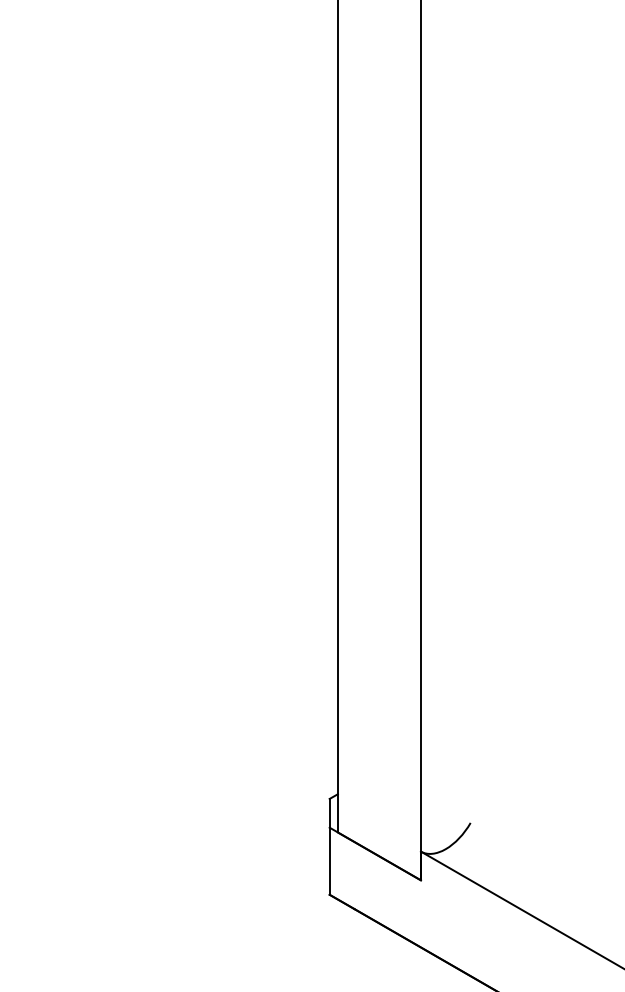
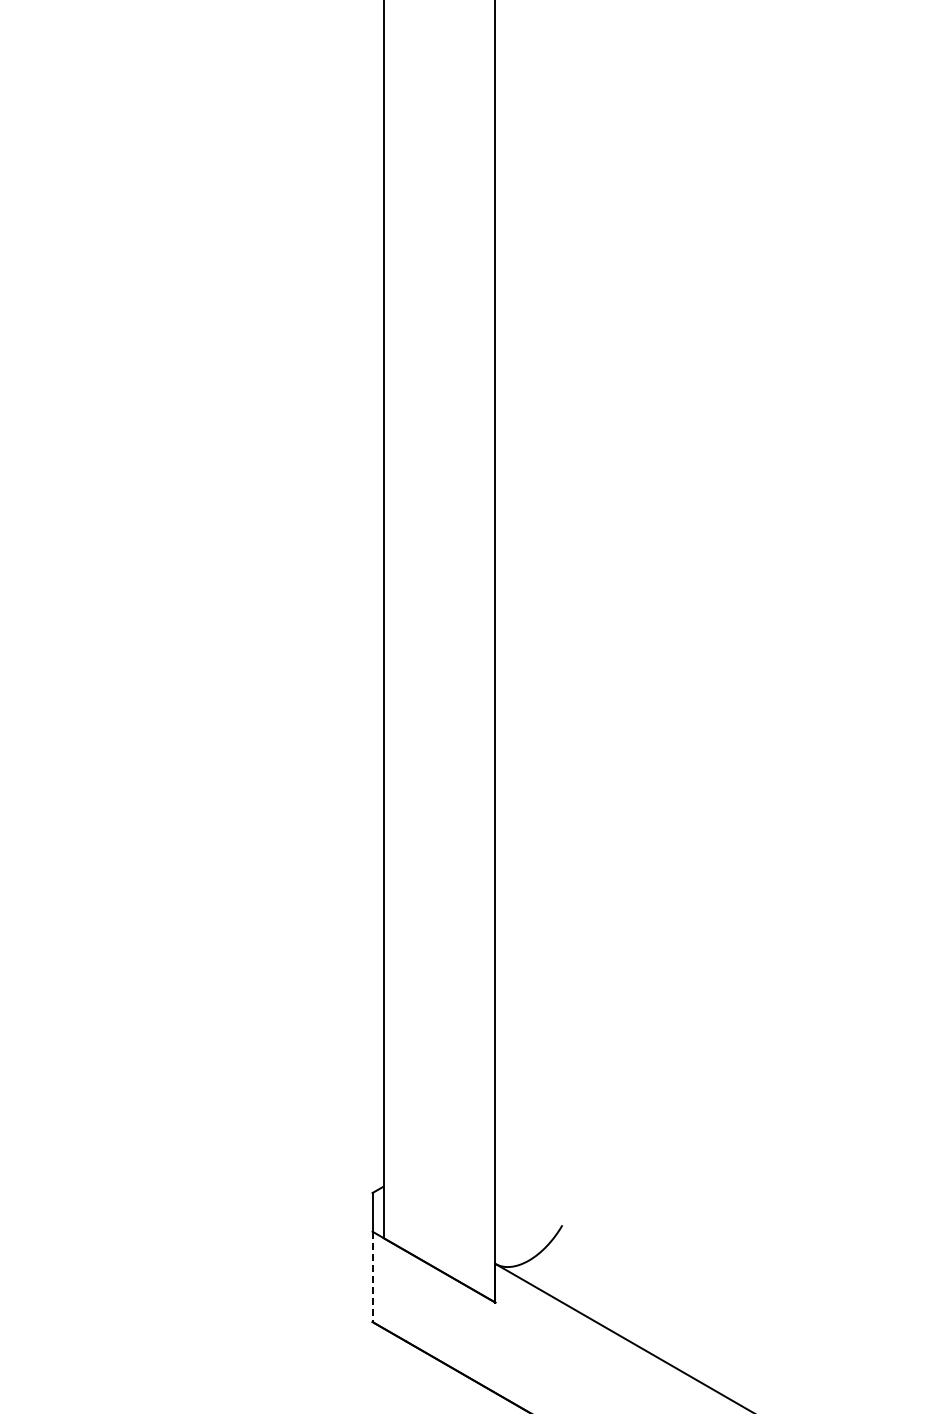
line: (329, 861) -> (372, 1277), solid -> dashed

